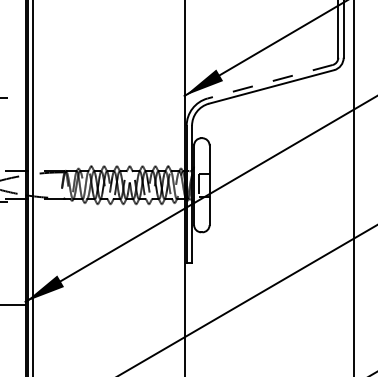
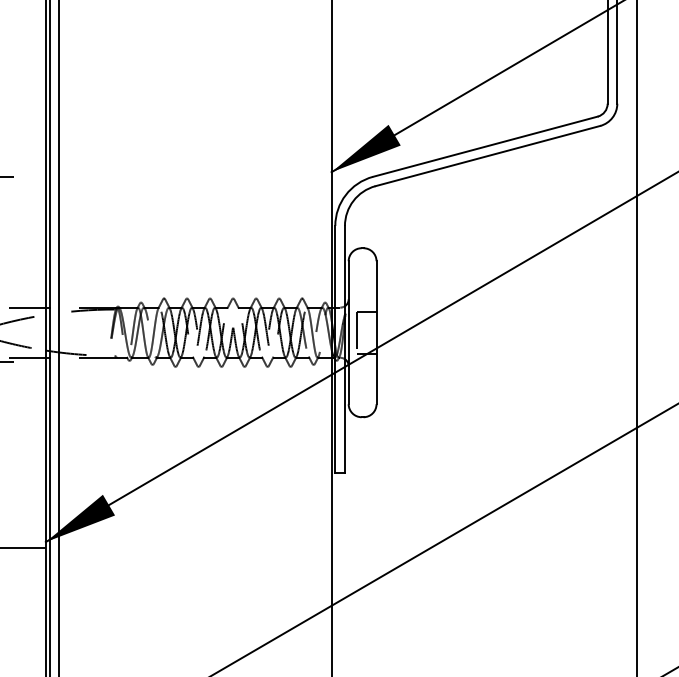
line: (270, 81) -> (485, 146), dashed -> solid

